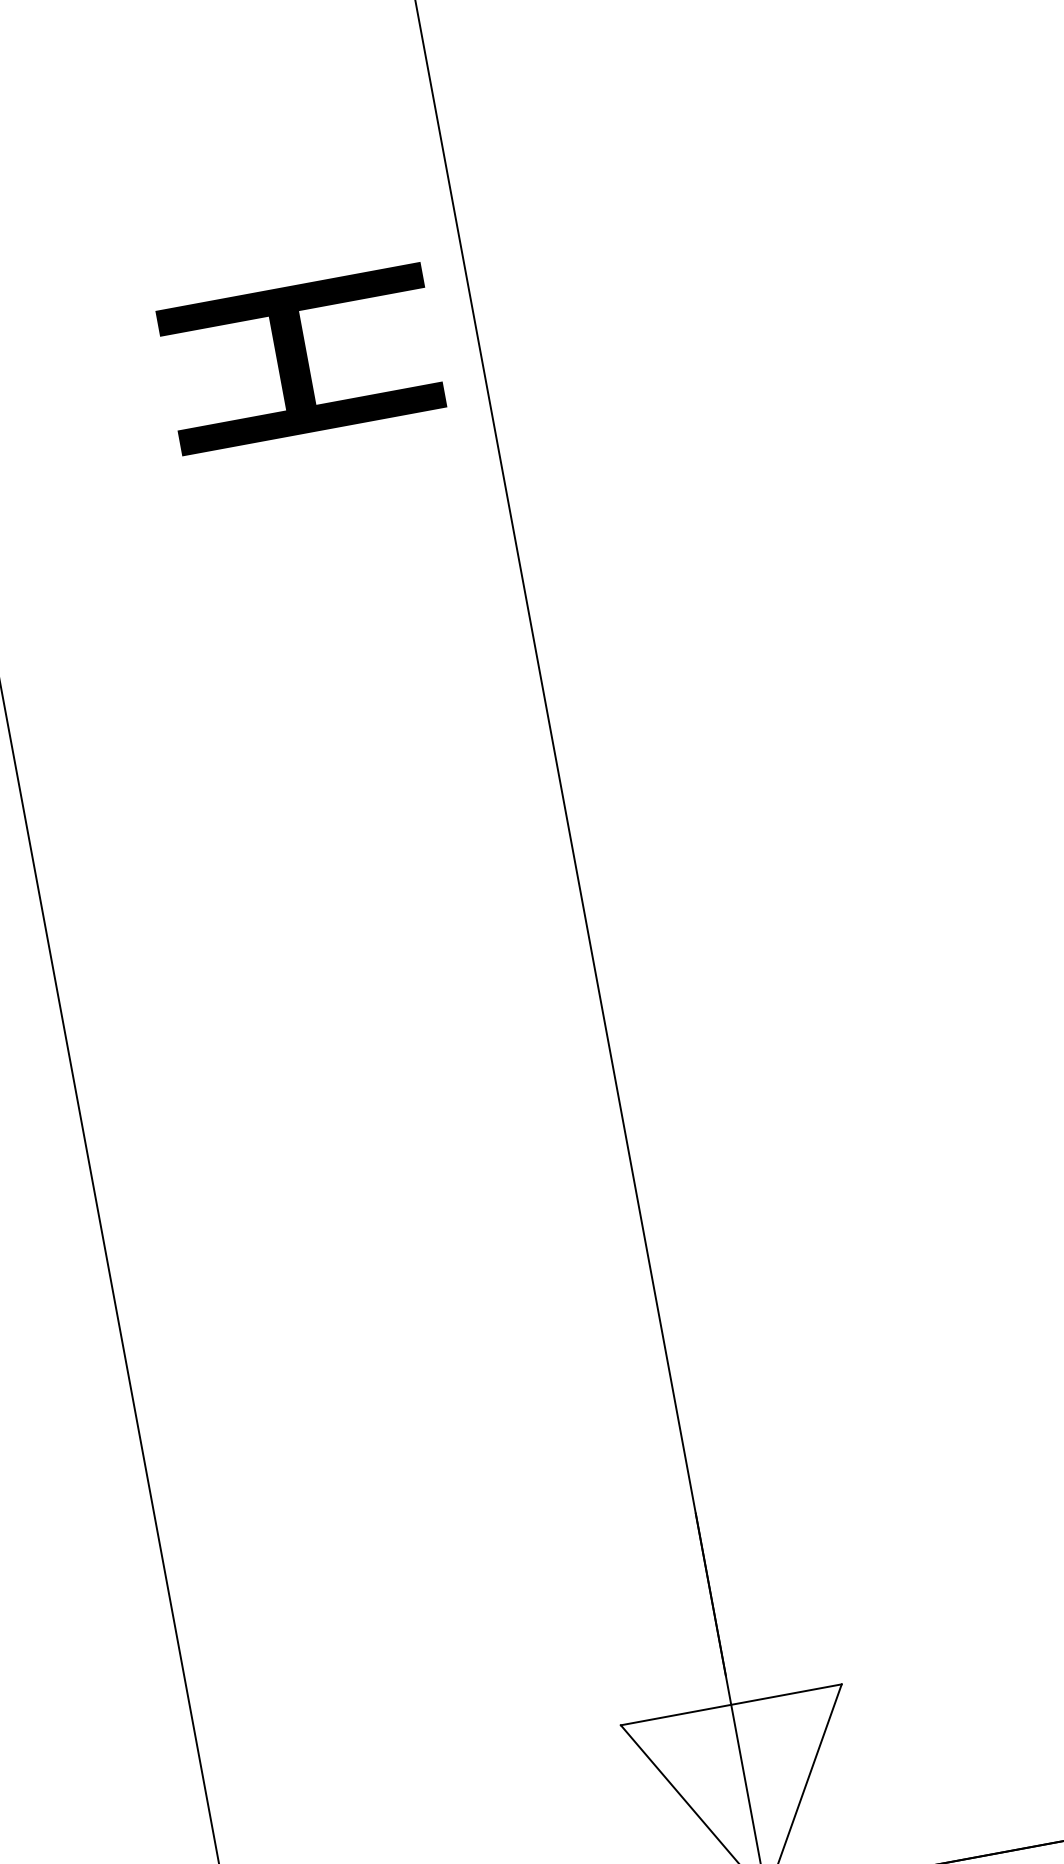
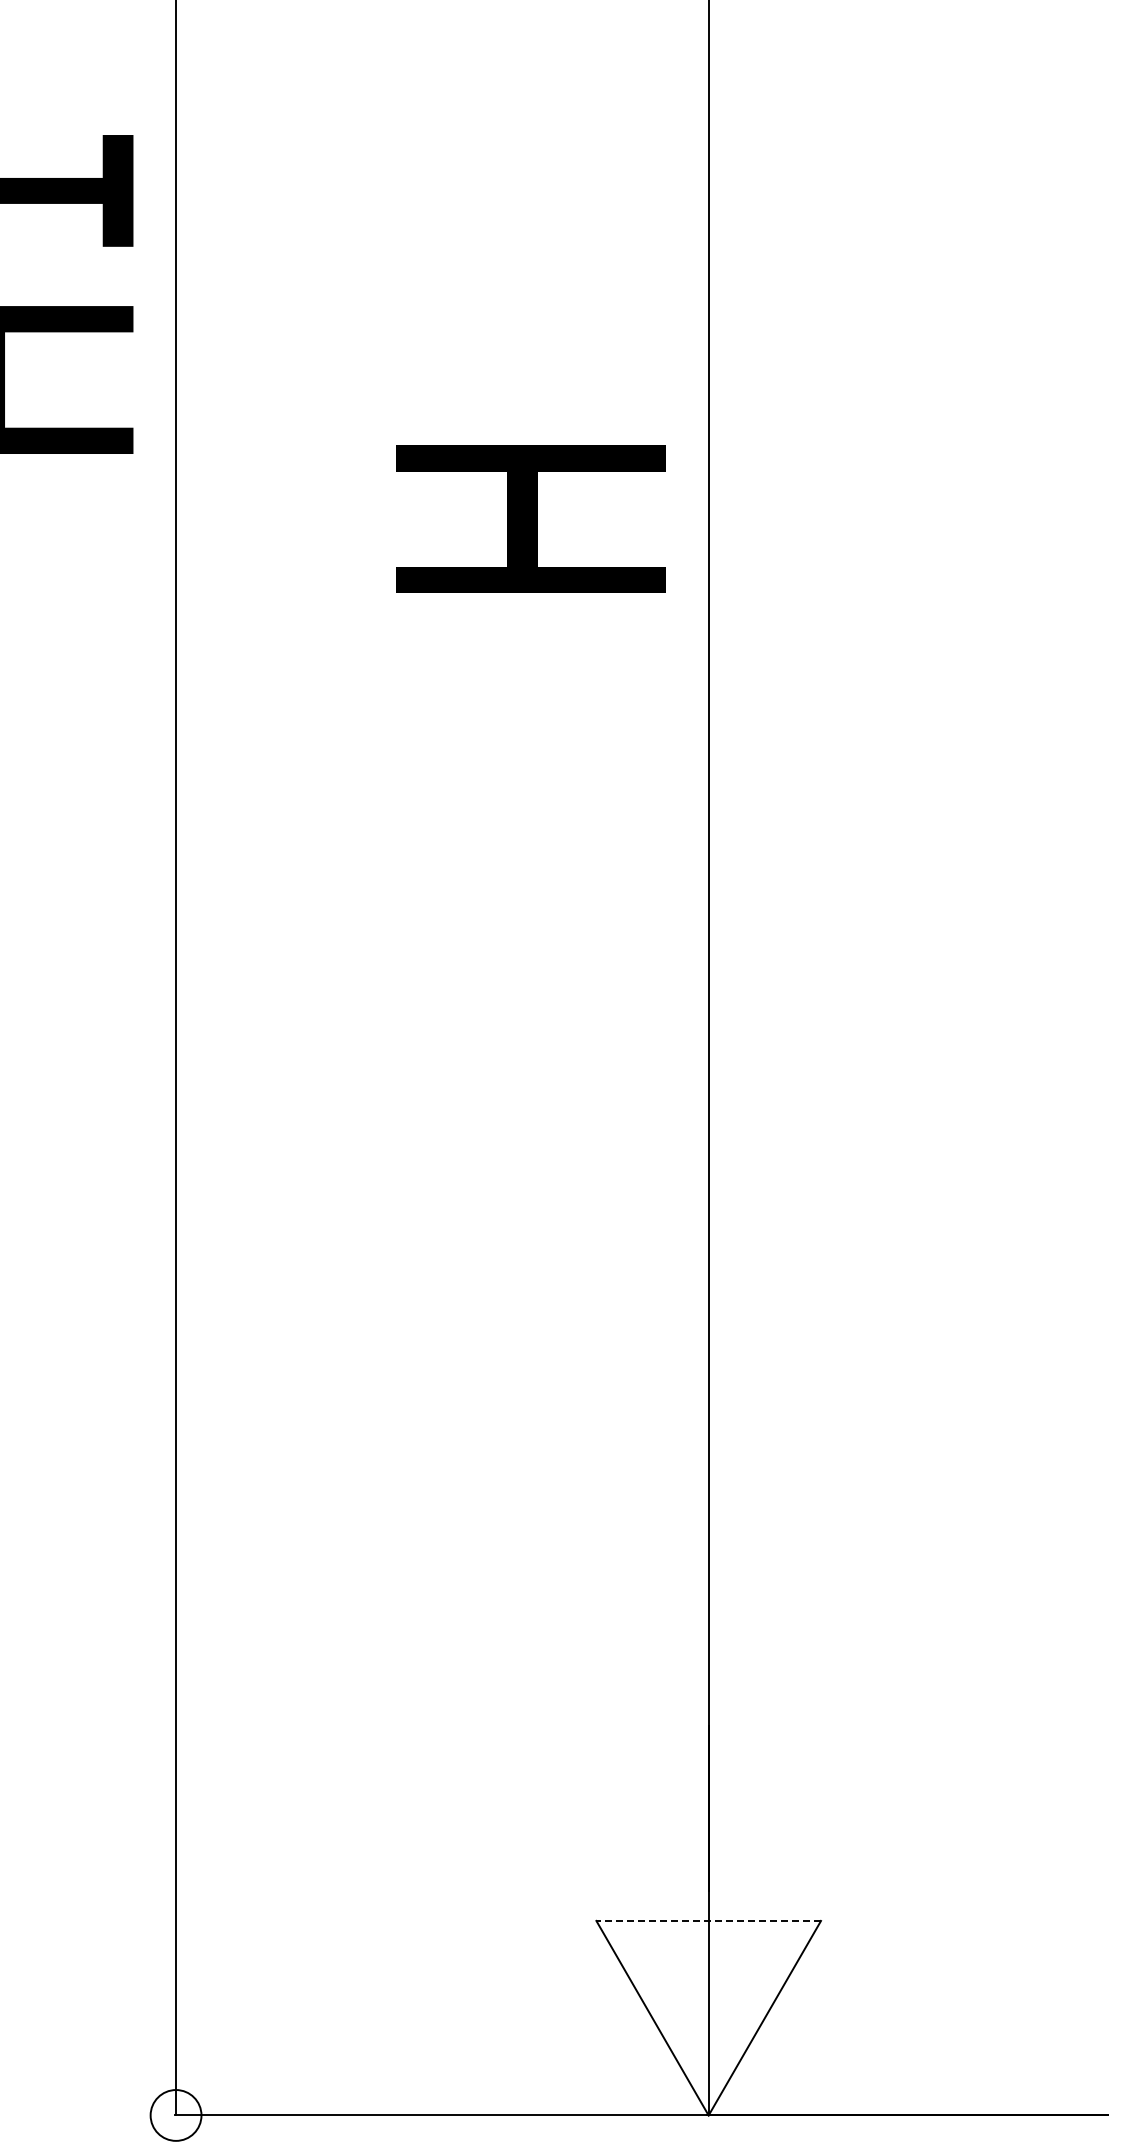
line: (731, 1704) -> (708, 1920), solid -> dashed

